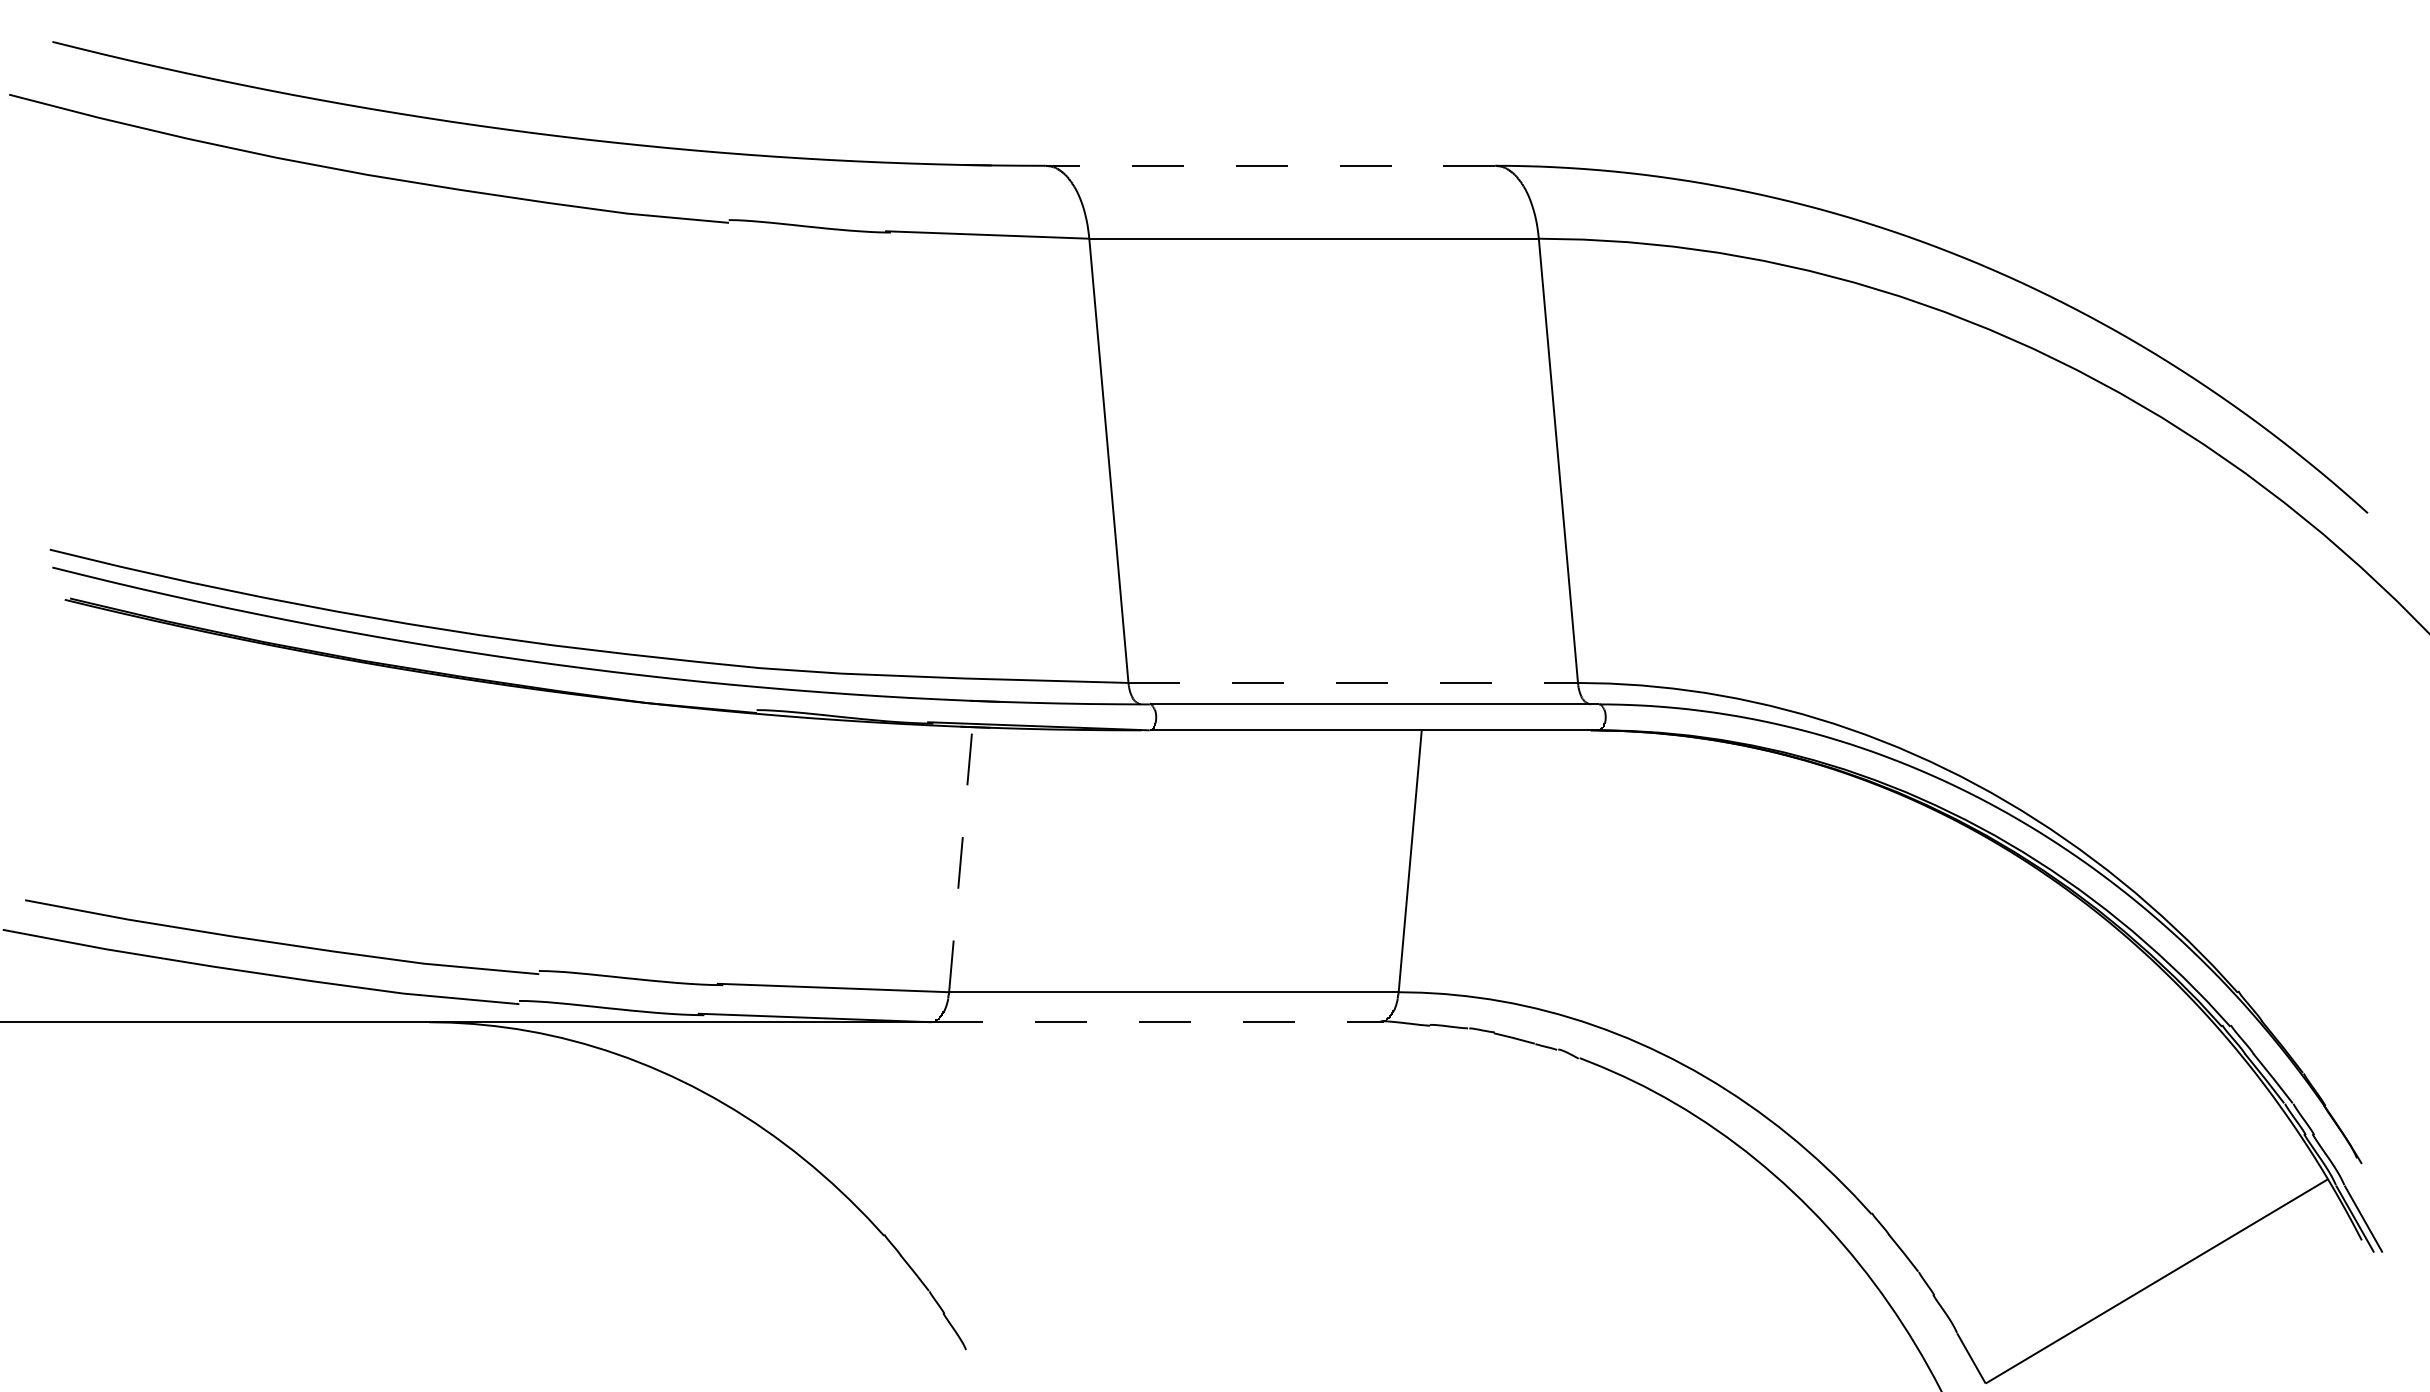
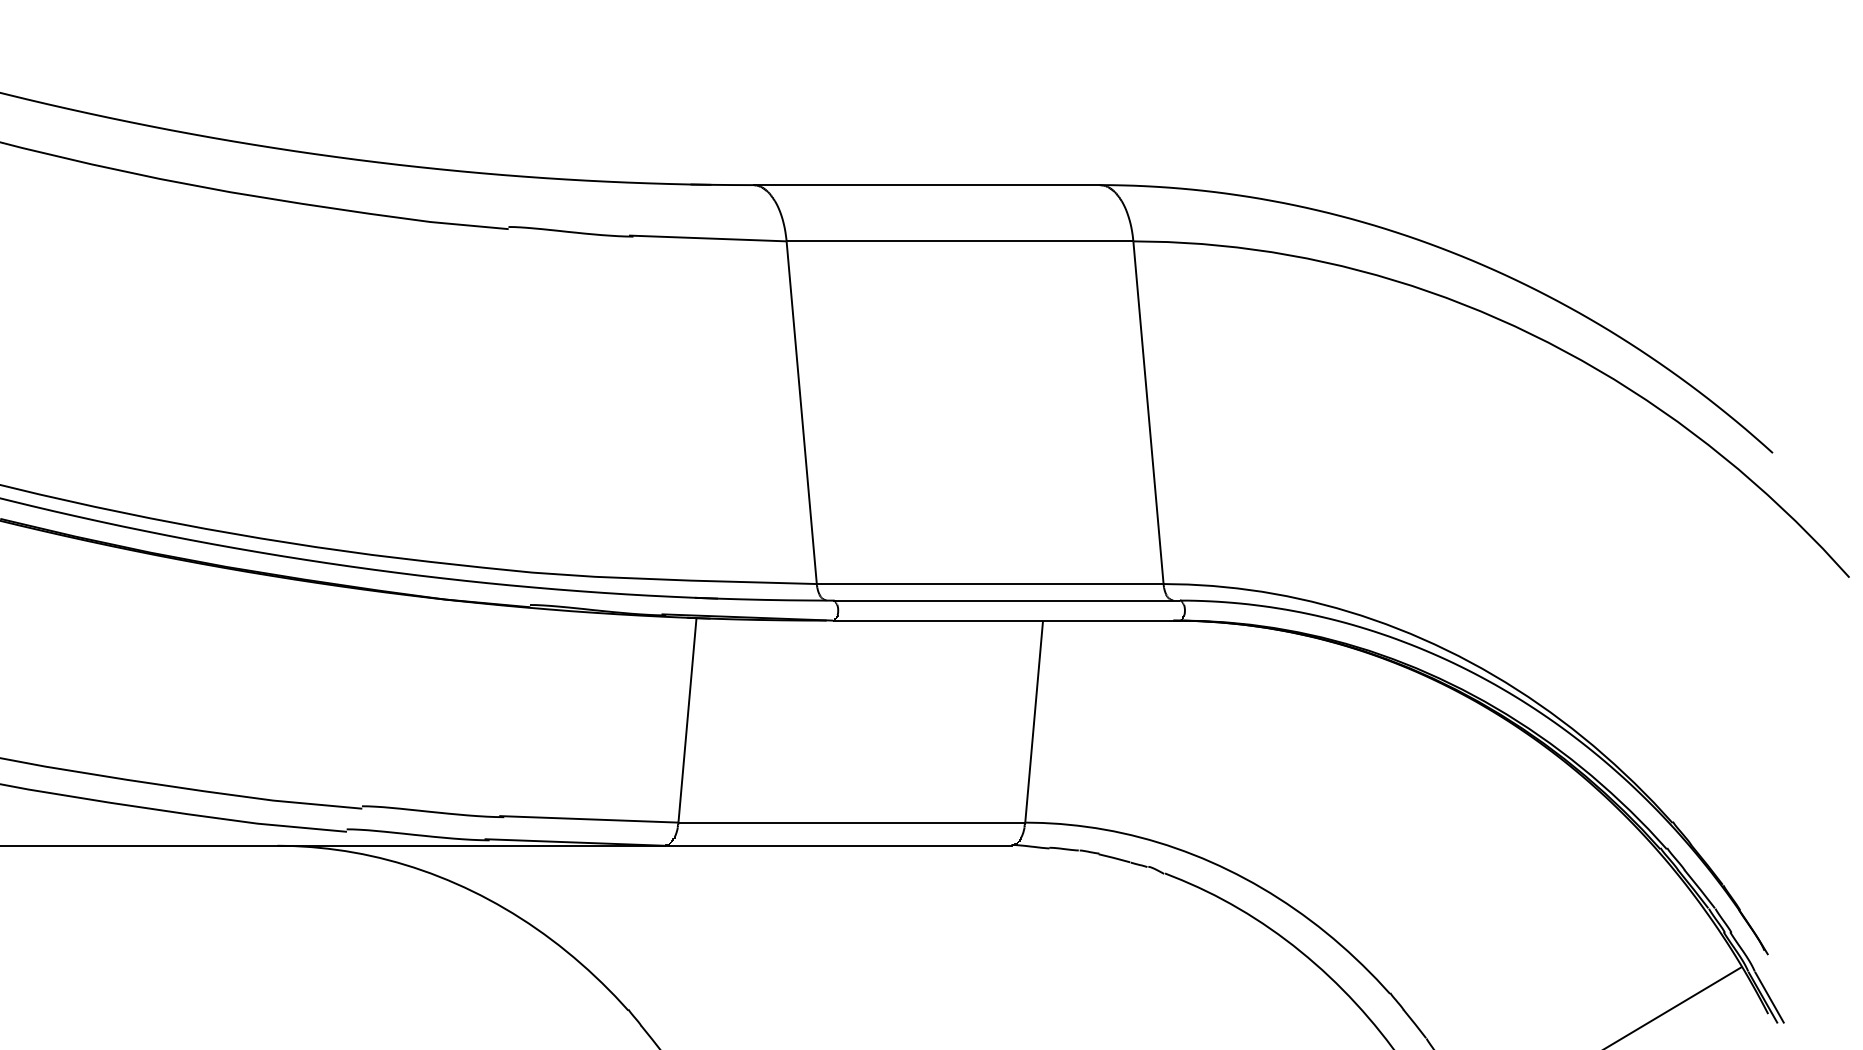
line: (1270, 165) -> (926, 184), dashed -> solid
line: (1353, 682) -> (990, 583), dashed -> solid
line: (960, 859) -> (687, 720), dashed -> solid
line: (1156, 1022) -> (838, 845), dashed -> solid

